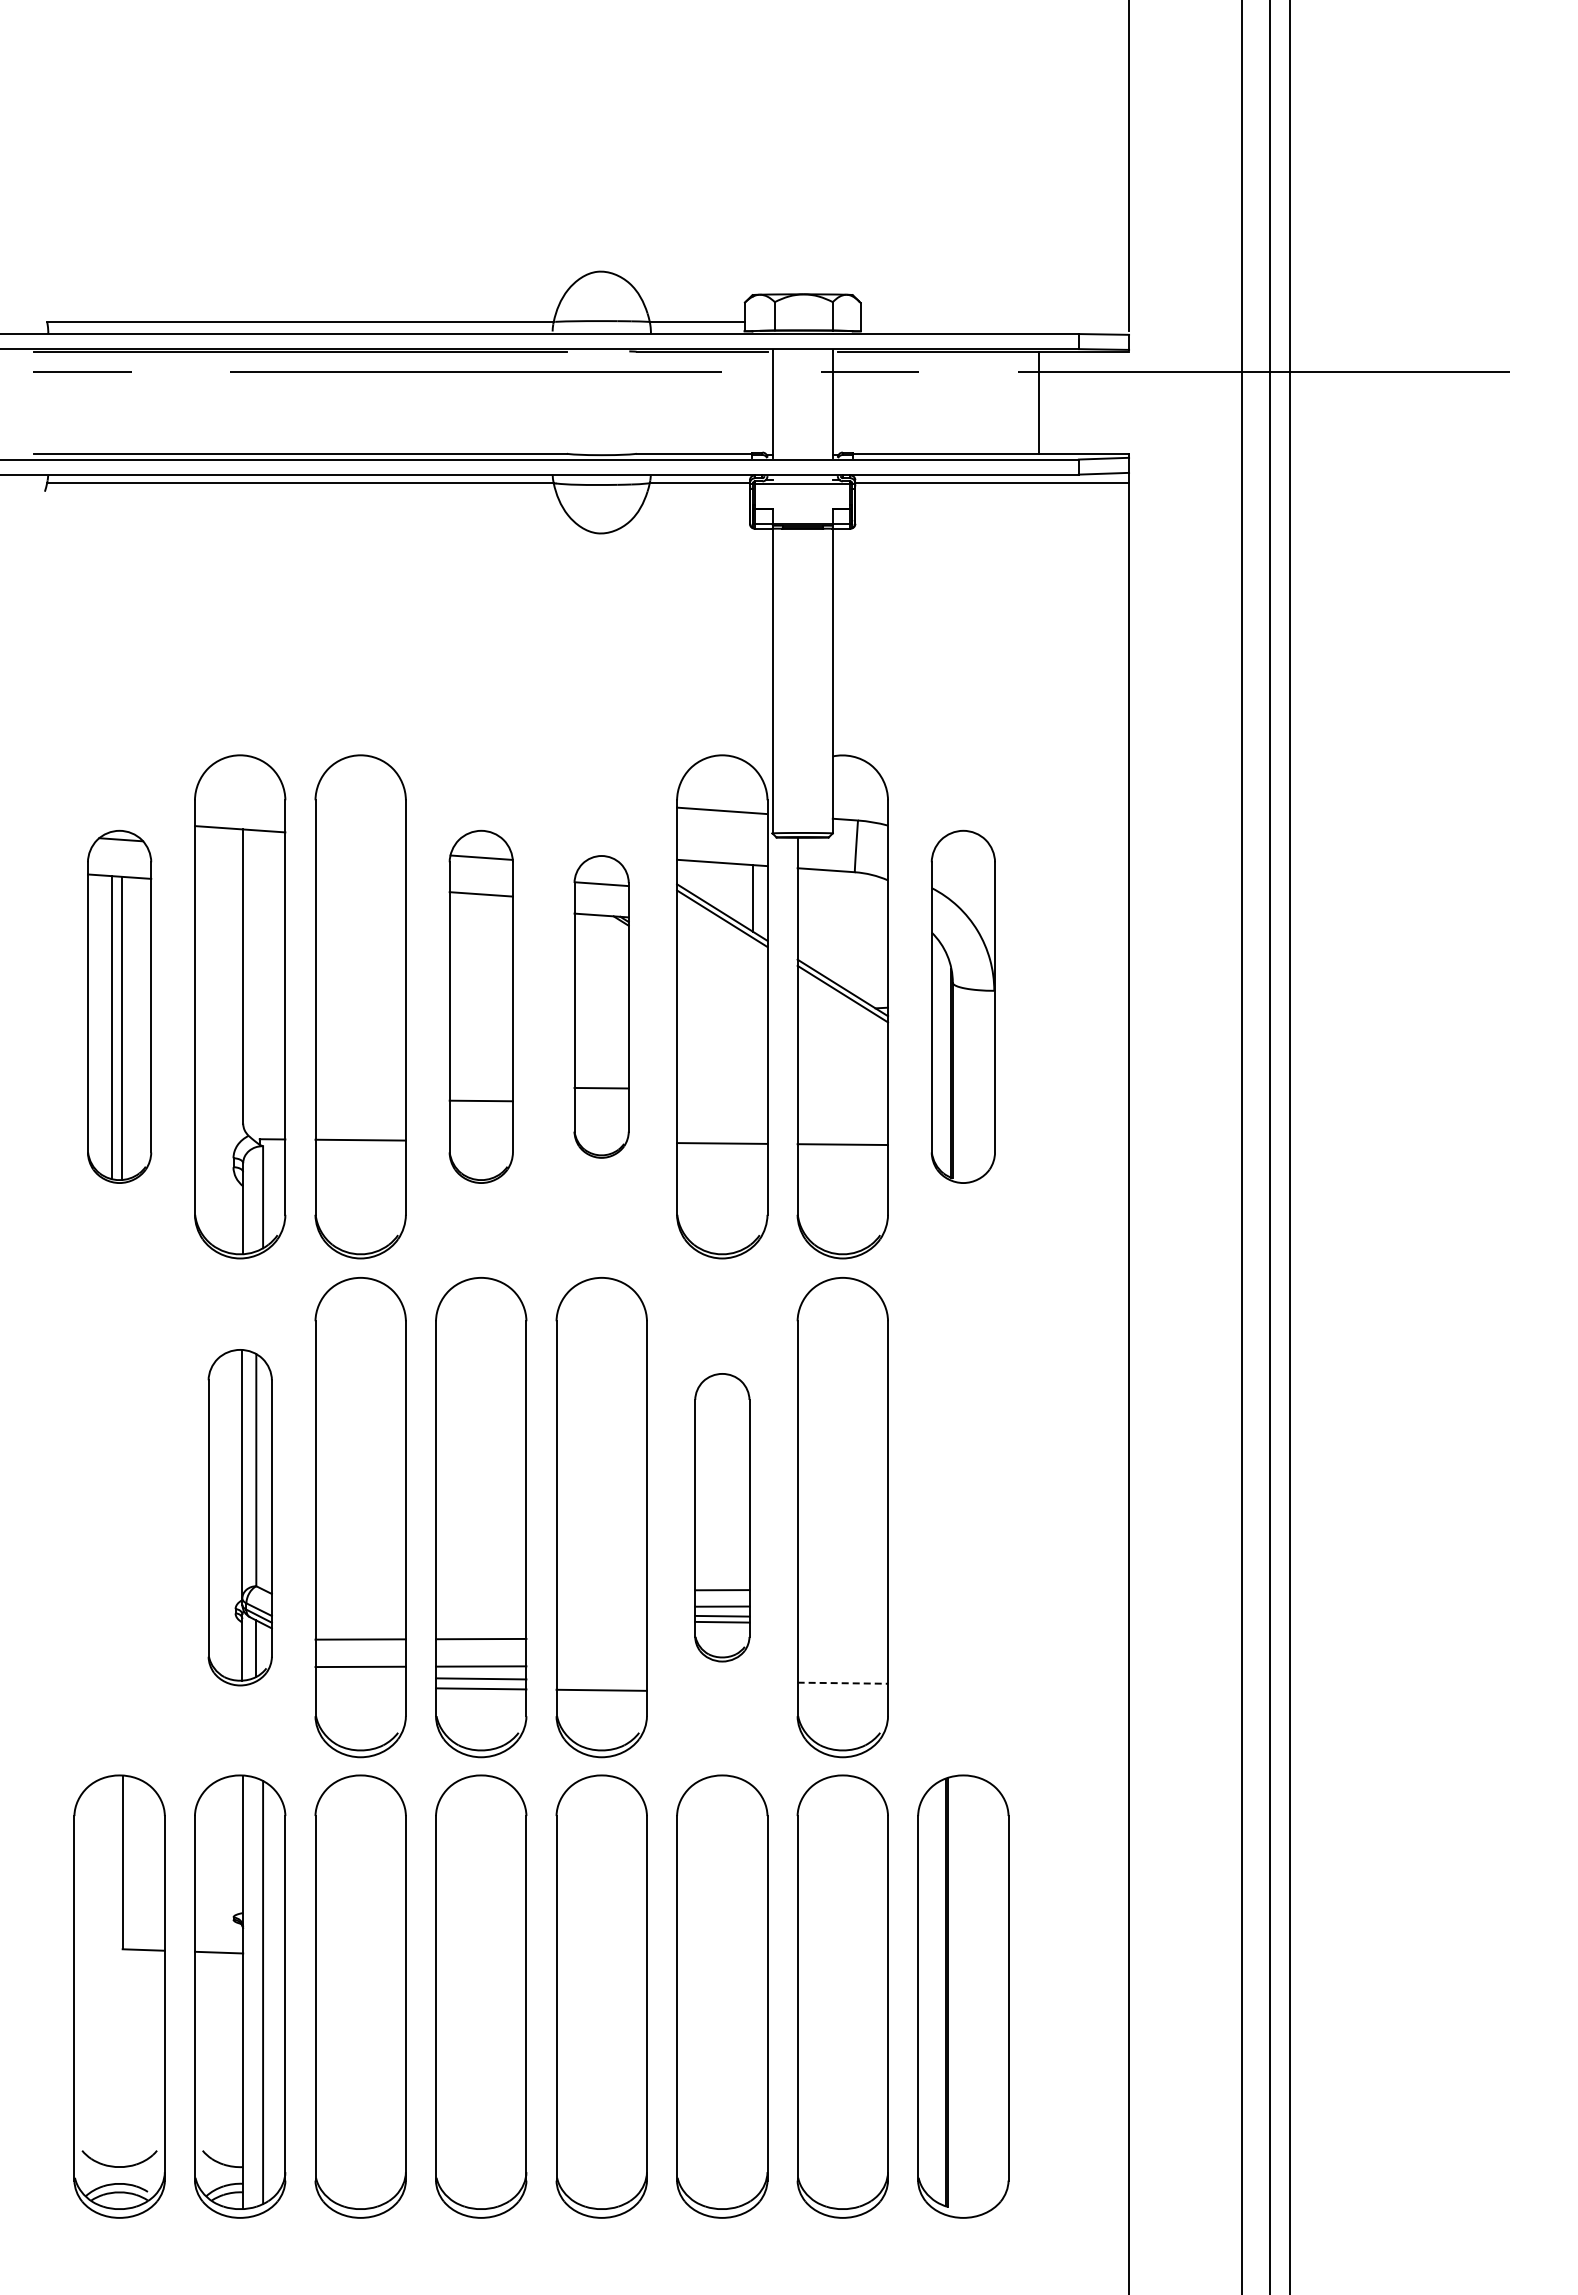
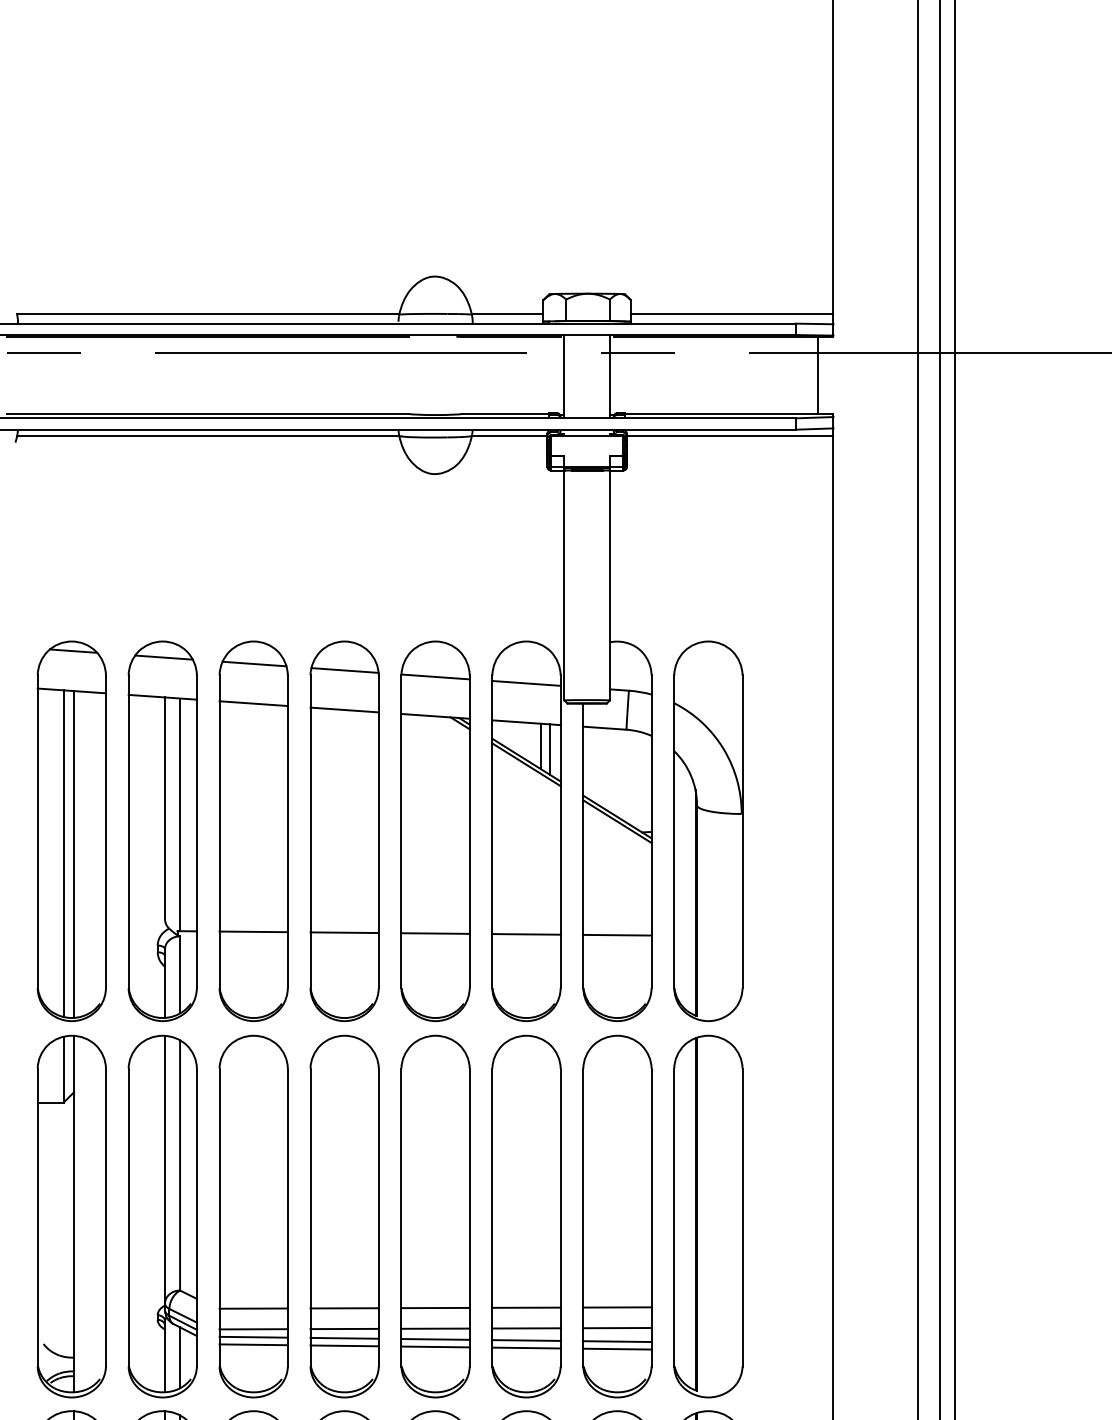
line: (994, 321) -> (731, 314), added
line: (1038, 402) -> (817, 375), moved
line: (241, 776) -> (163, 657), added
line: (361, 785) -> (254, 664), added
line: (360, 837) -> (253, 703), added
line: (741, 894) -> (541, 746), added
line: (263, 984) -> (180, 814), added
part: (119, 1006) -> (71, 831), size x1.43
part: (481, 1006) -> (344, 831), size x1.43
part: (601, 1006) -> (435, 831), size x1.67
part: (963, 1006) -> (708, 831), size x1.43
part: (119, 1517) -> (71, 1216), added
part: (240, 1517) -> (163, 1216), size x1.43
part: (722, 1517) -> (526, 1216), size x1.67
part: (963, 1517) -> (708, 1216), added
line: (842, 1637) -> (617, 1307), added
line: (601, 1638) -> (435, 1307), added
line: (601, 1665) -> (435, 1328), added
line: (842, 1665) -> (617, 1328), added
line: (360, 1676) -> (253, 1336), added
line: (601, 1679) -> (435, 1338), added
line: (843, 1683) -> (617, 1341), dashed -> solid
line: (360, 1686) -> (253, 1344), added
line: (842, 1692) -> (617, 1348), added

